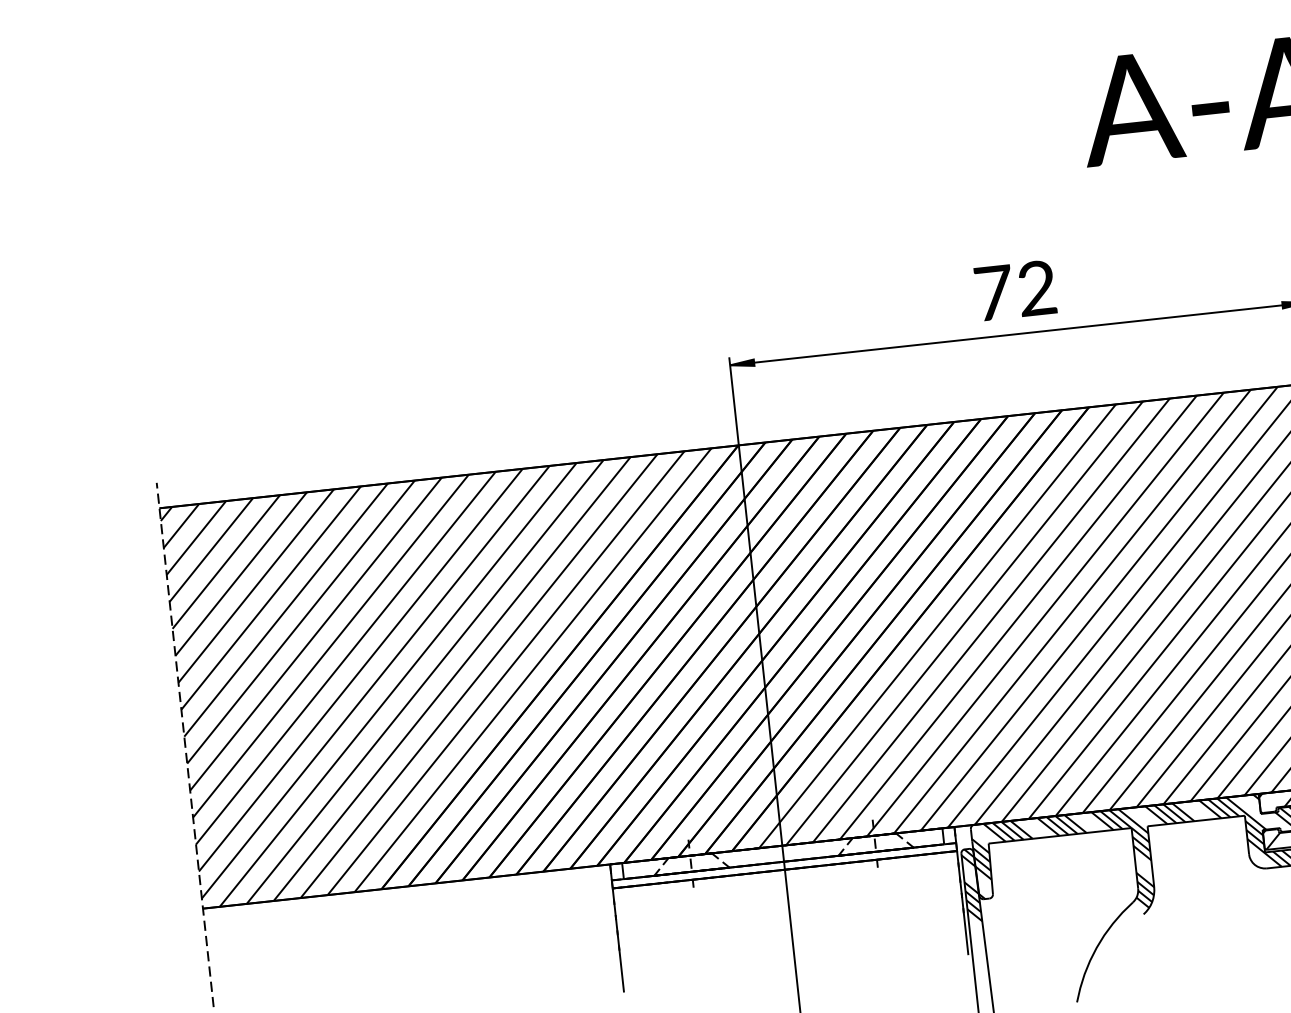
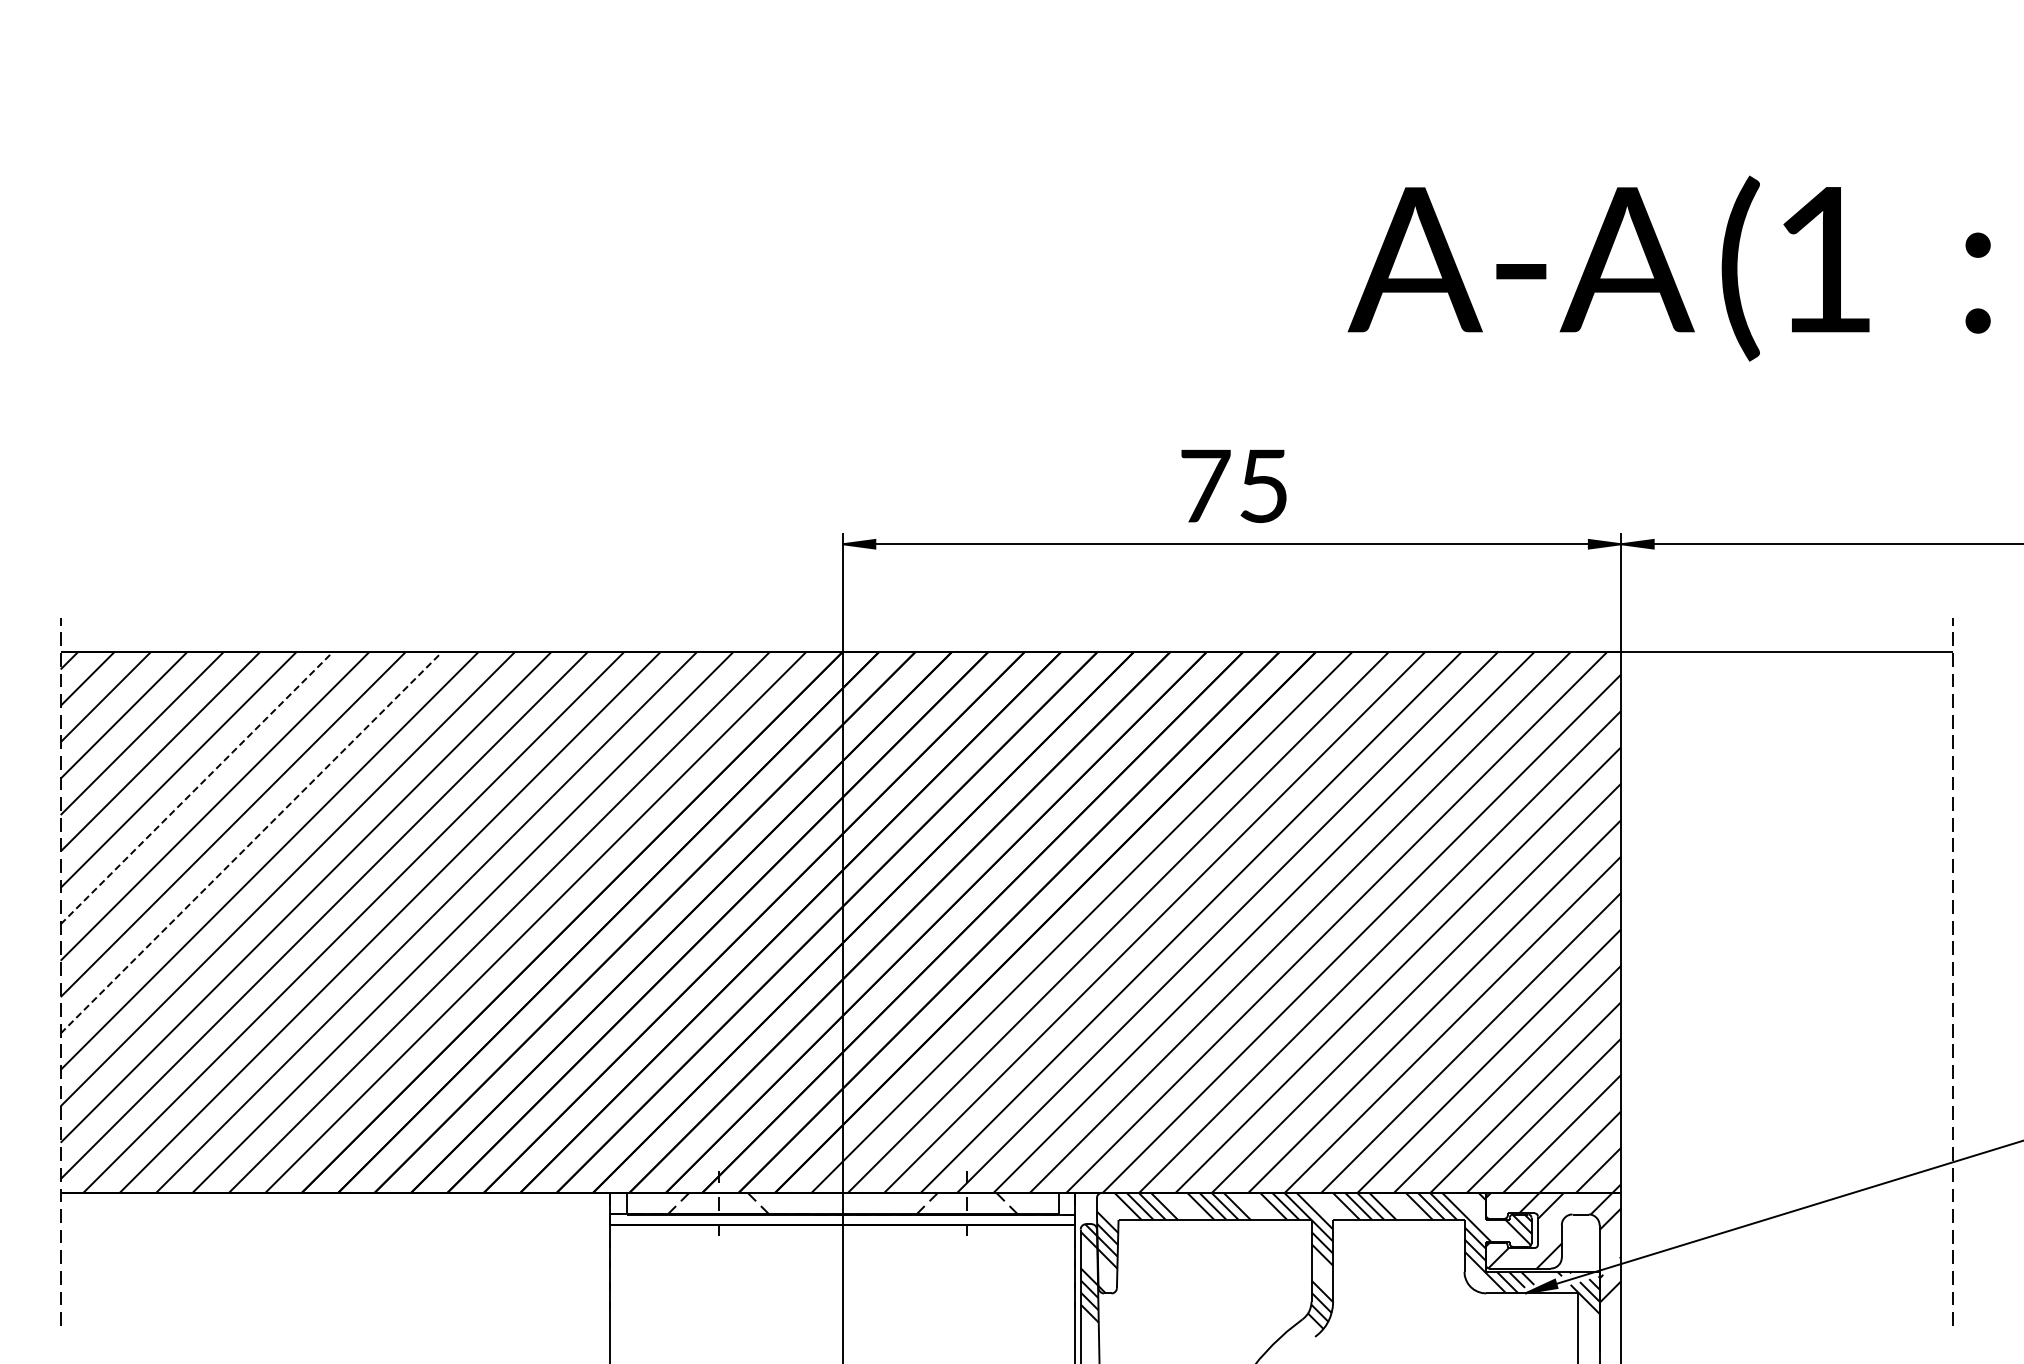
text: (1037, 288) -> (1263, 486), 72 -> 75
line: (271, 597) -> (197, 787), solid -> dashed
line: (316, 633) -> (251, 842), solid -> dashed

